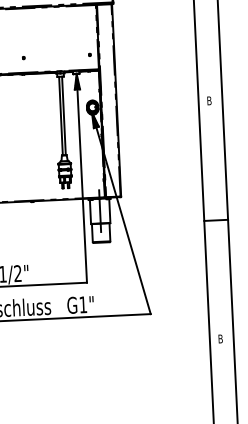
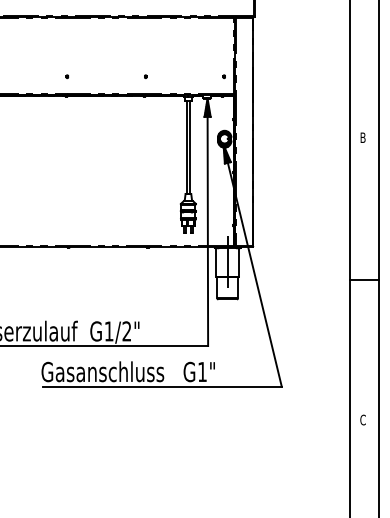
text: (220, 338) -> (362, 419), B -> C

